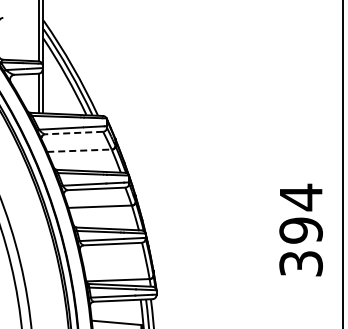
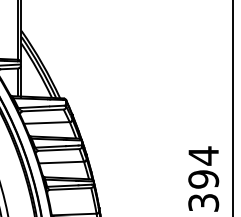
line: (74, 133) -> (43, 110), dashed -> solid
line: (79, 150) -> (46, 122), dashed -> solid

